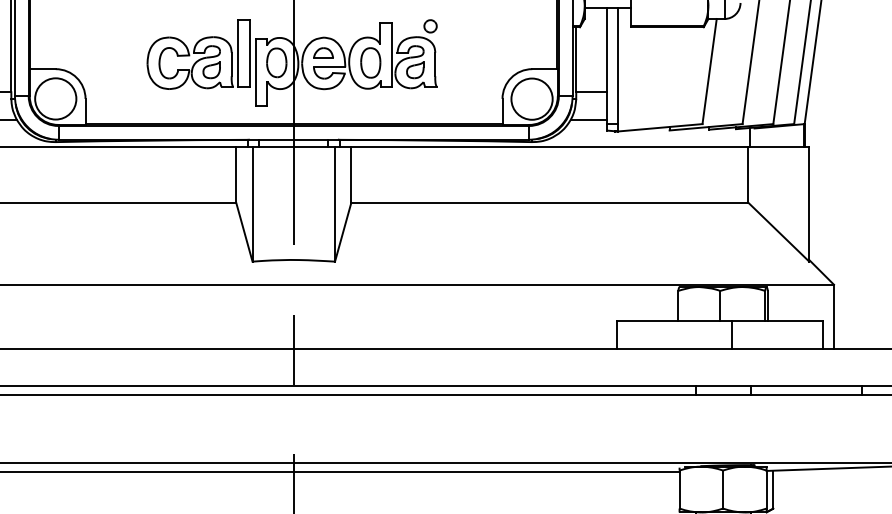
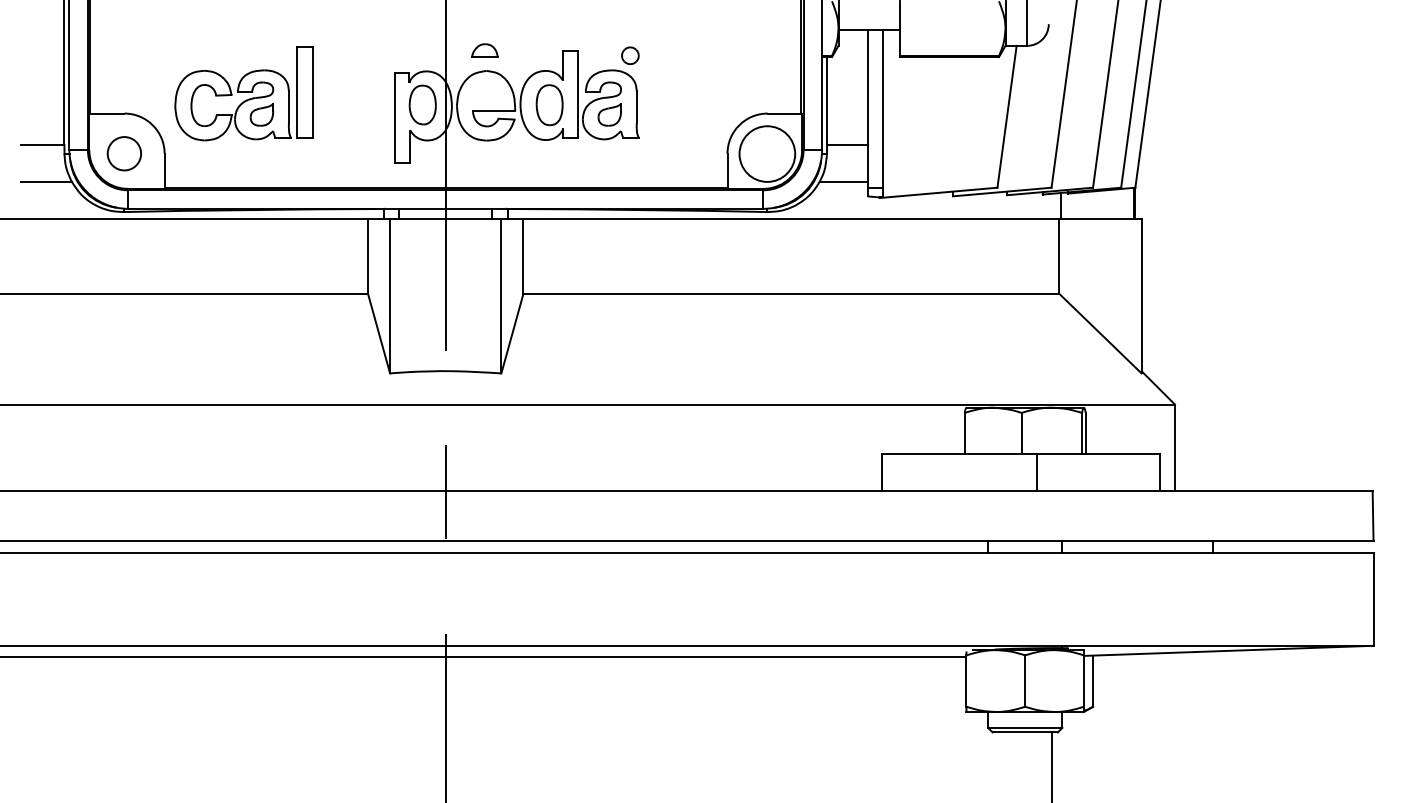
part: (323, 52) -> (484, 50), moved
part: (198, 54) -> (243, 93), moved
circle: (55, 98) -> (124, 153), size x0.6

